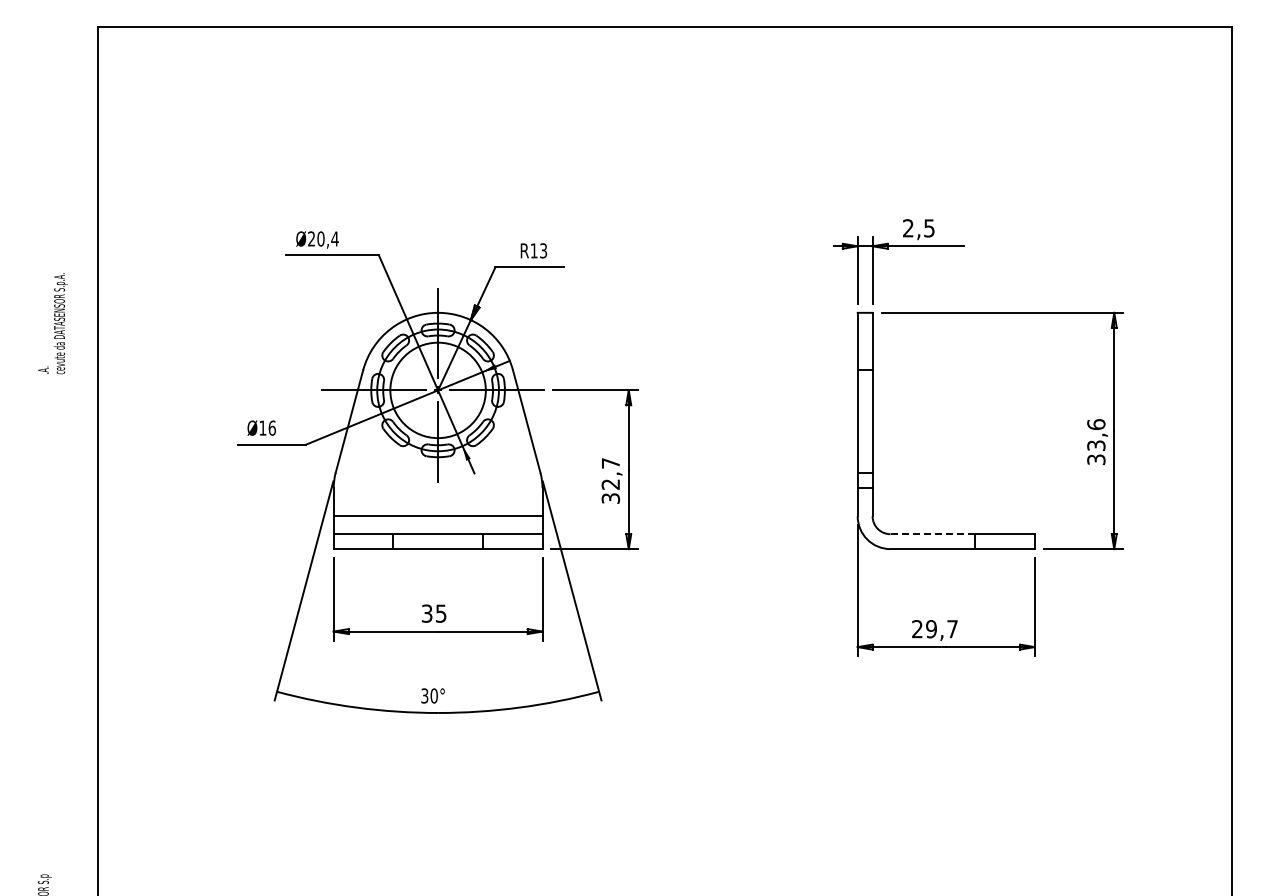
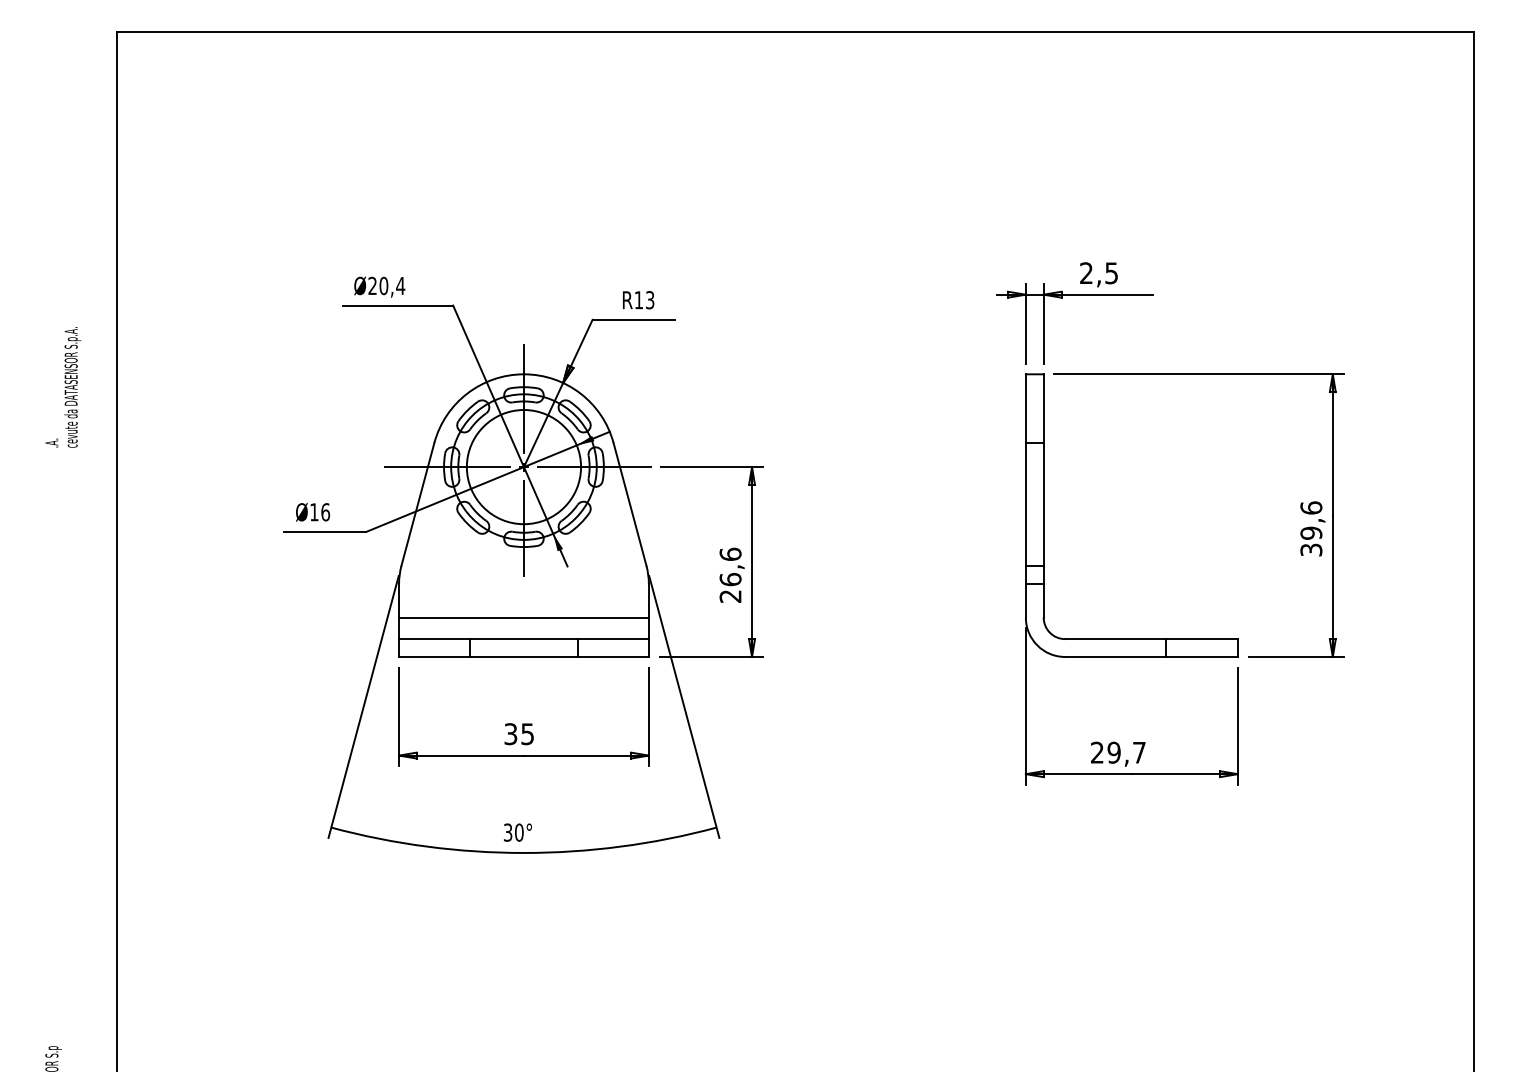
text: (1096, 445) -> (1311, 533), 33,6 -> 39,6
text: (610, 480) -> (730, 574), 32,7 -> 26,6
line: (932, 534) -> (1115, 639), dashed -> solid

